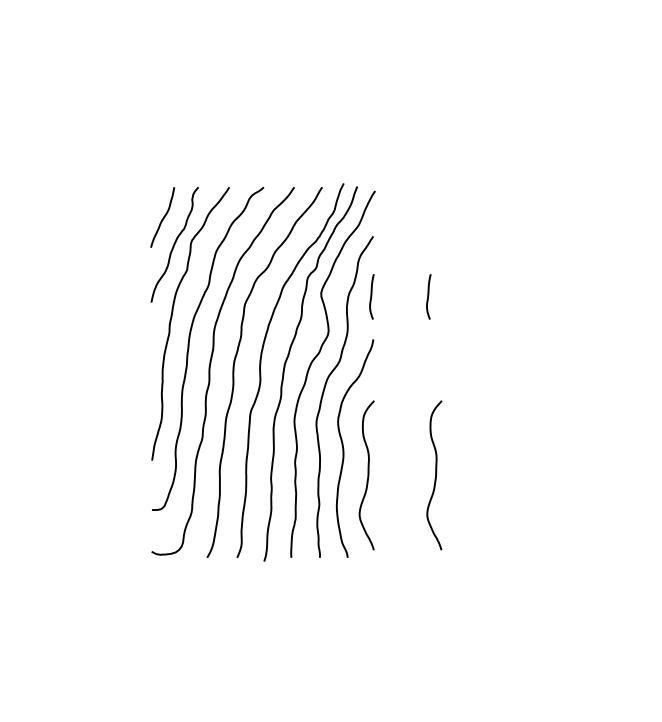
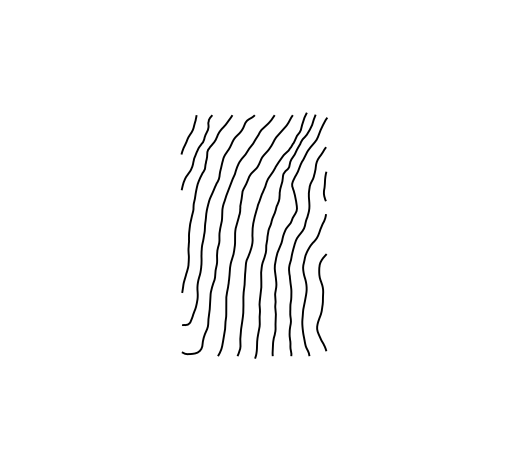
curve: (429, 296) -> (362, 186), removed
curve: (434, 475) -> (365, 302), removed

